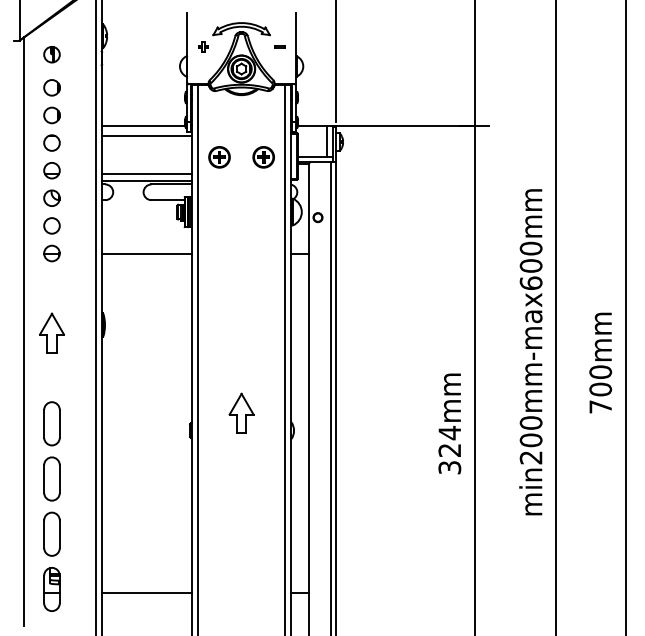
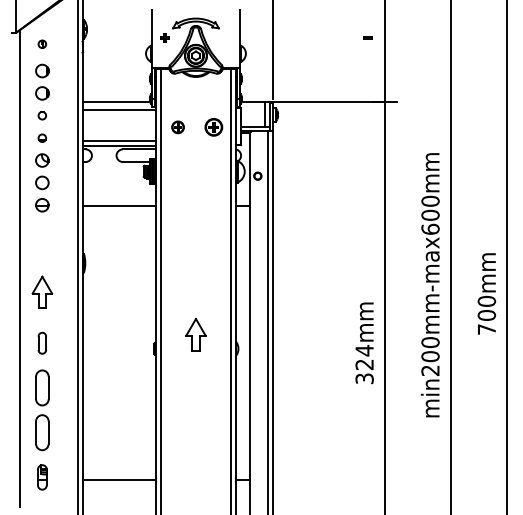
part: (279, 46) -> (367, 37), moved
part: (51, 54) -> (41, 44), size x0.6
circle: (51, 142) -> (41, 115), size x0.6
part: (219, 157) -> (178, 127), size x0.7
part: (51, 170) -> (41, 138), size x0.6
part: (51, 332) -> (41, 291), moved
part: (51, 423) -> (41, 342), size x0.6
part: (51, 589) -> (41, 477), size x0.7

